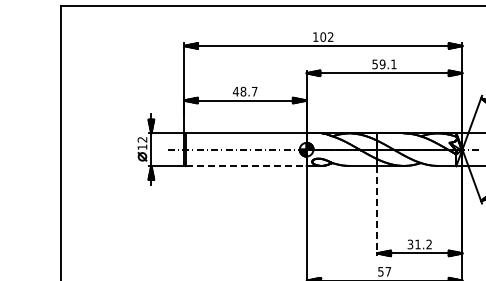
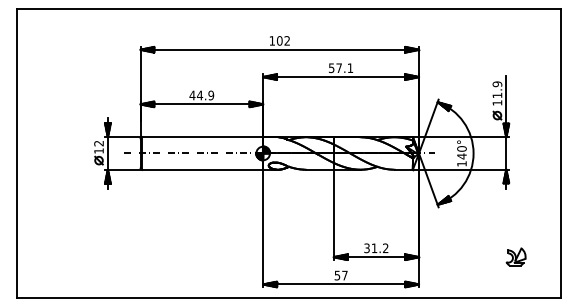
text: (382, 64) -> (339, 68), 59.1 -> 57.1
text: (248, 91) -> (205, 95), 48.7 -> 44.9
line: (246, 165) -> (203, 169), dashed -> solid
line: (376, 211) -> (333, 215), dashed -> solid

